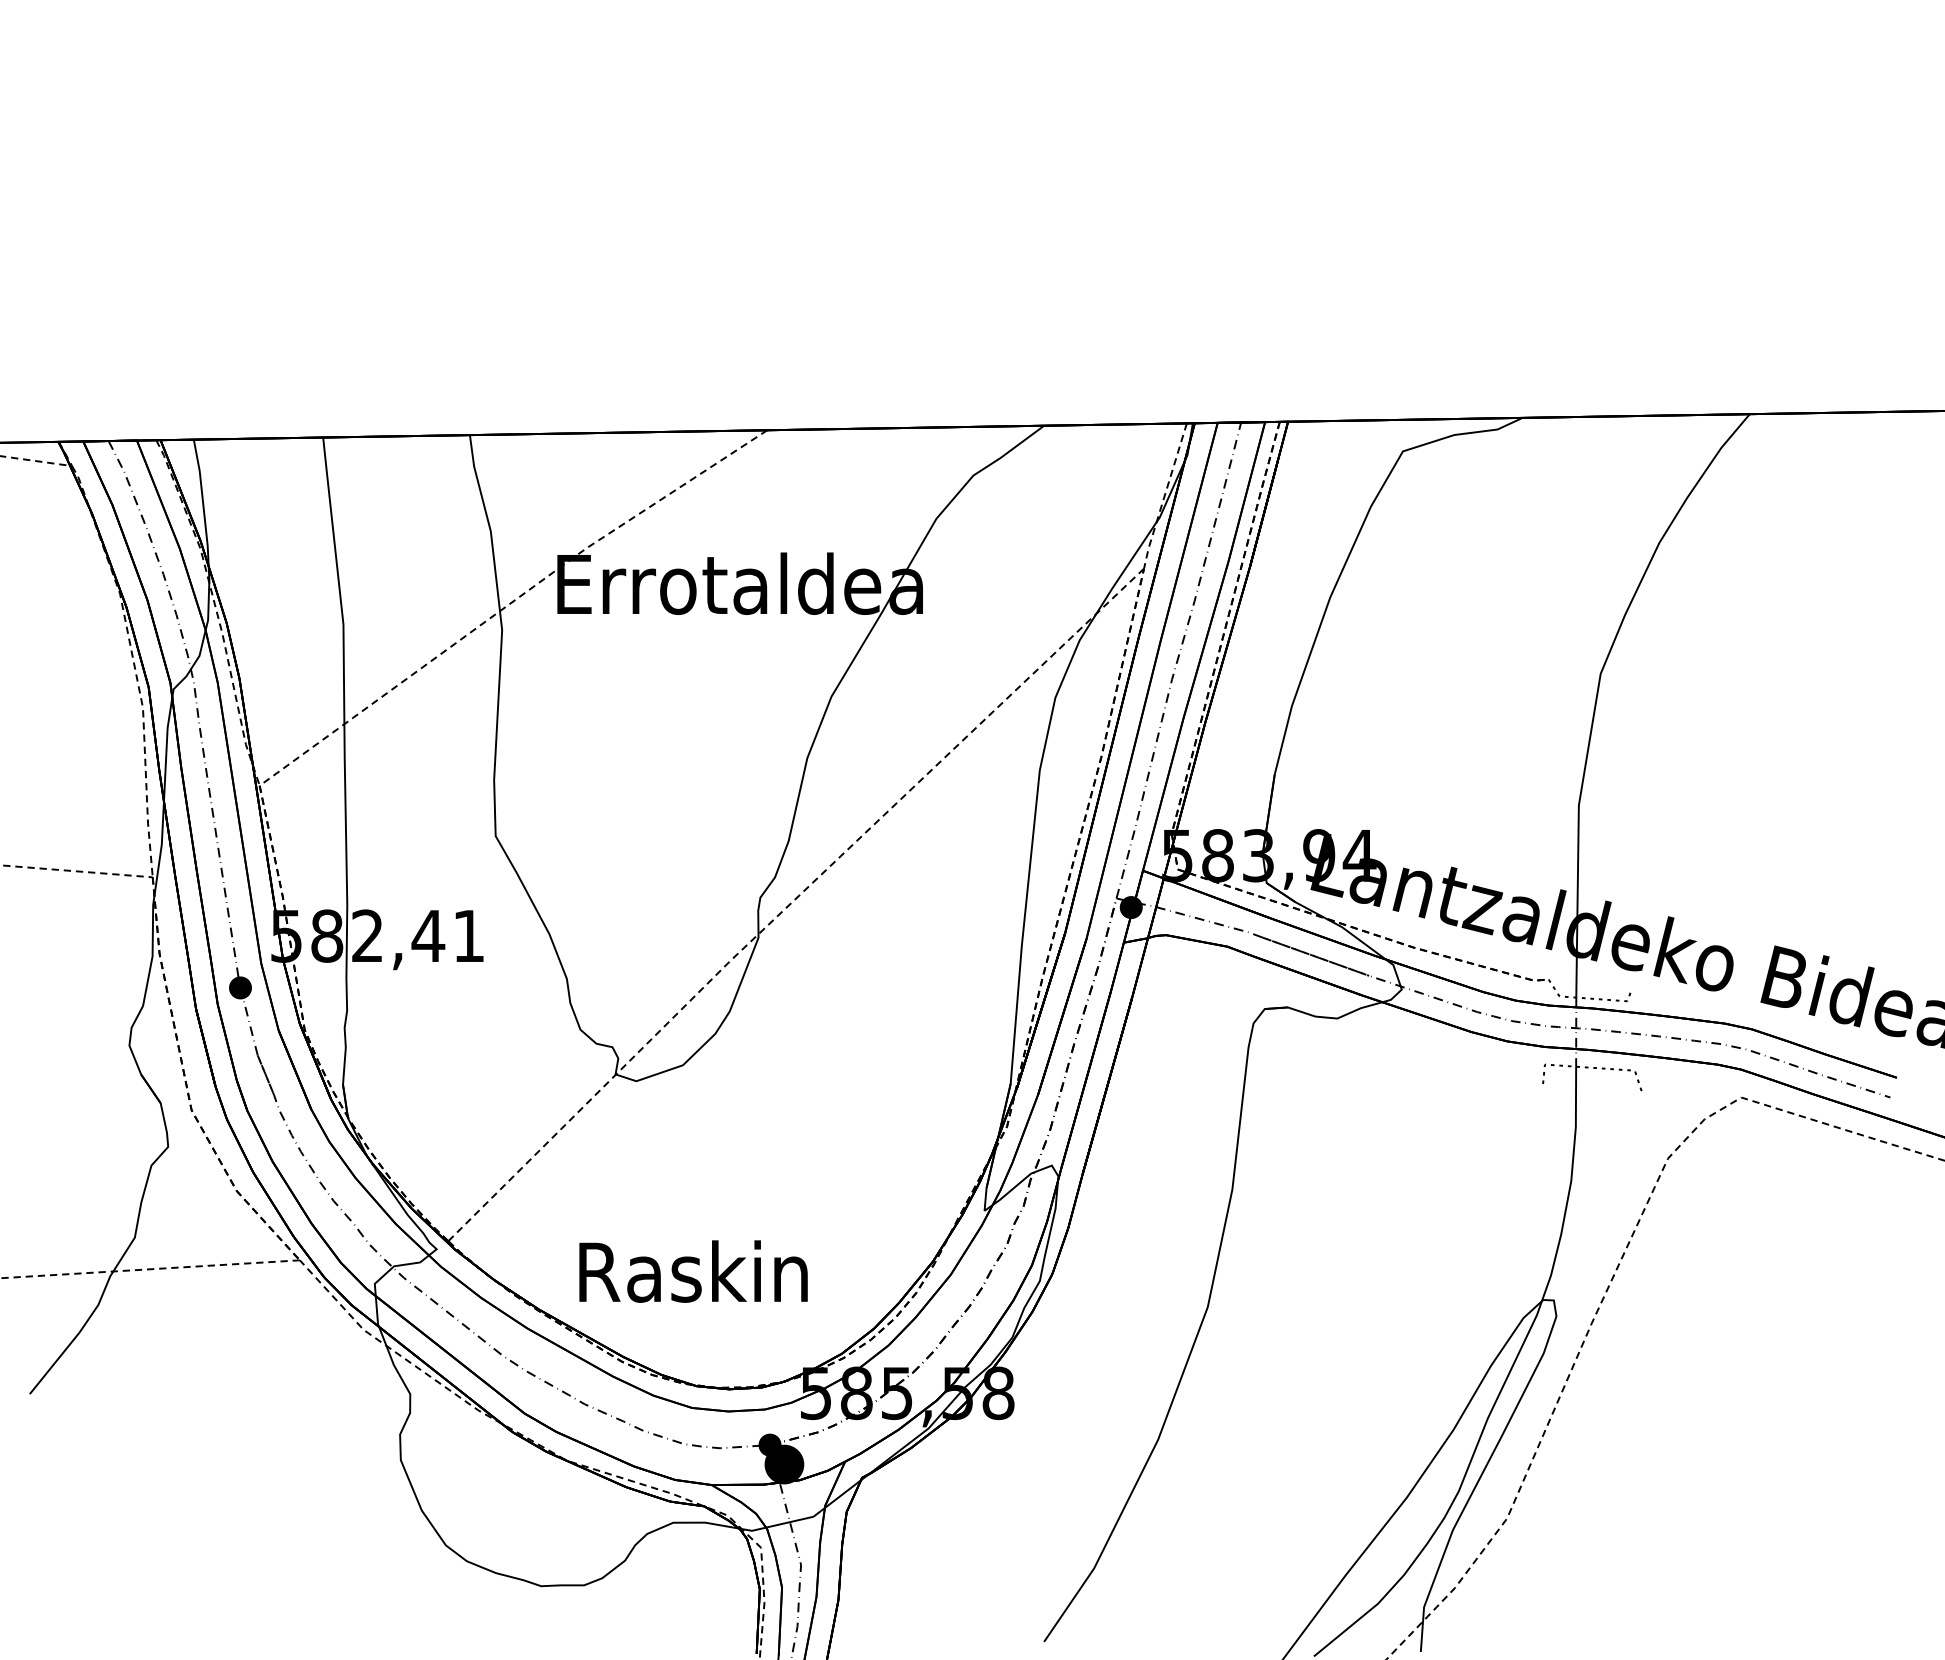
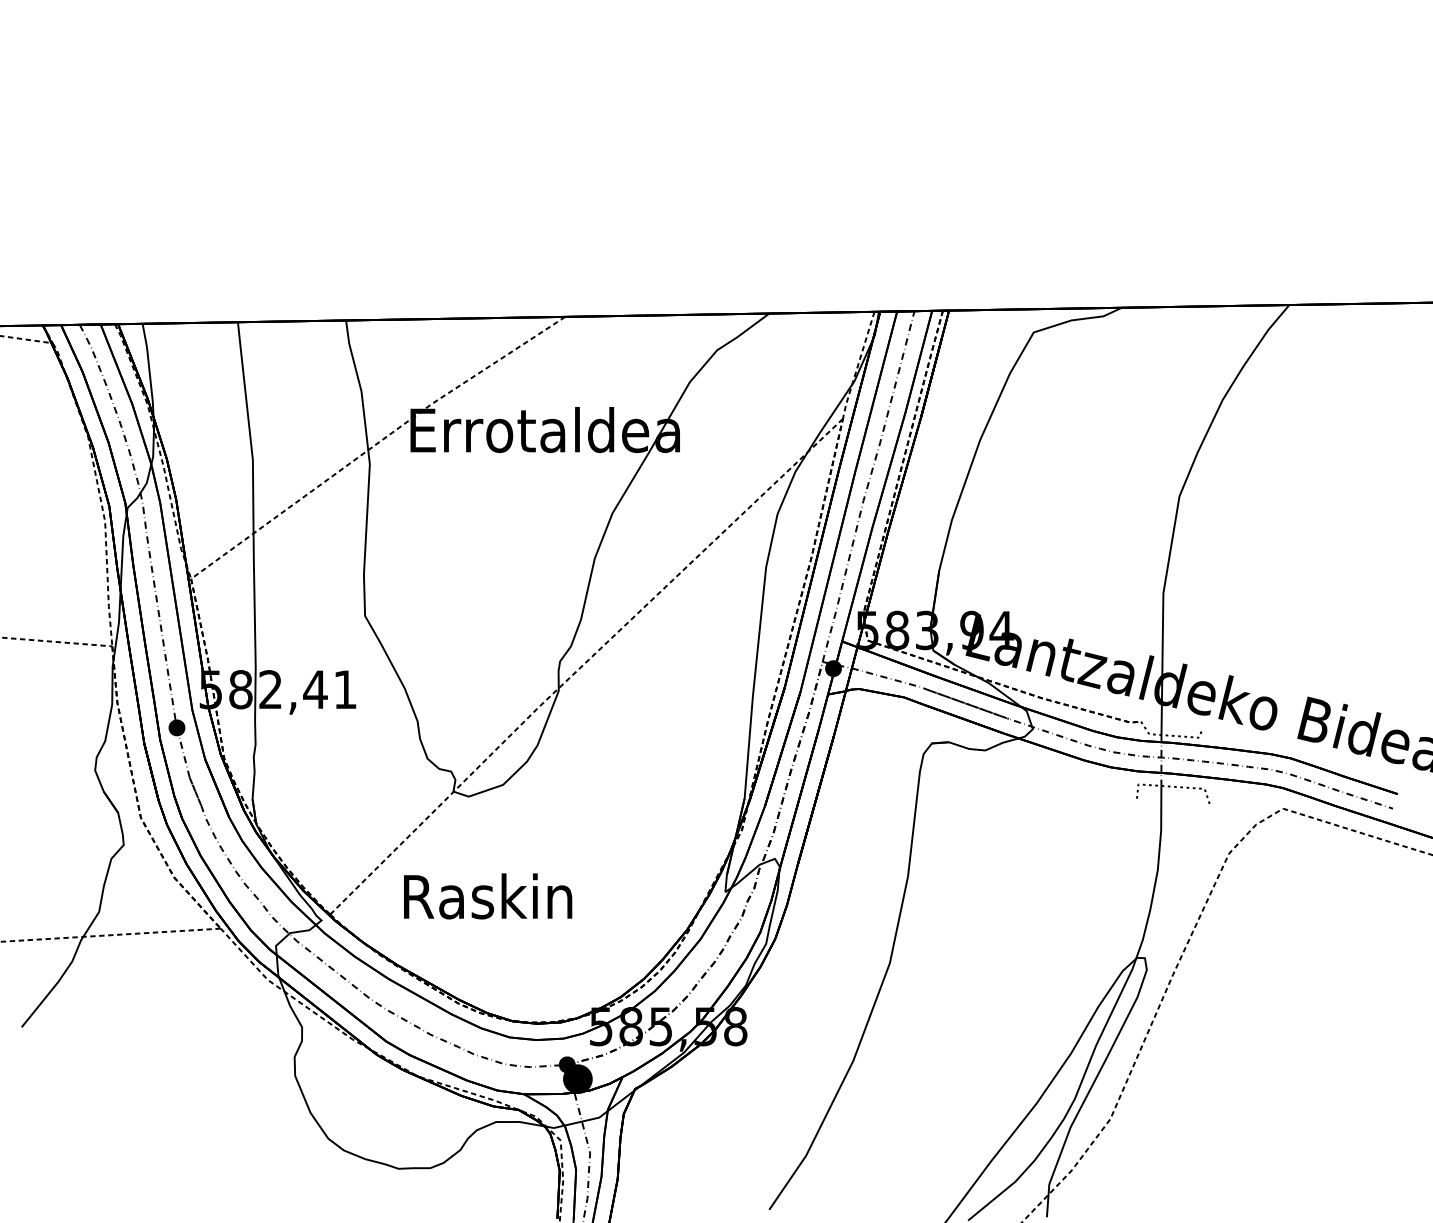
text: (693, 1271) -> (488, 896), moved

